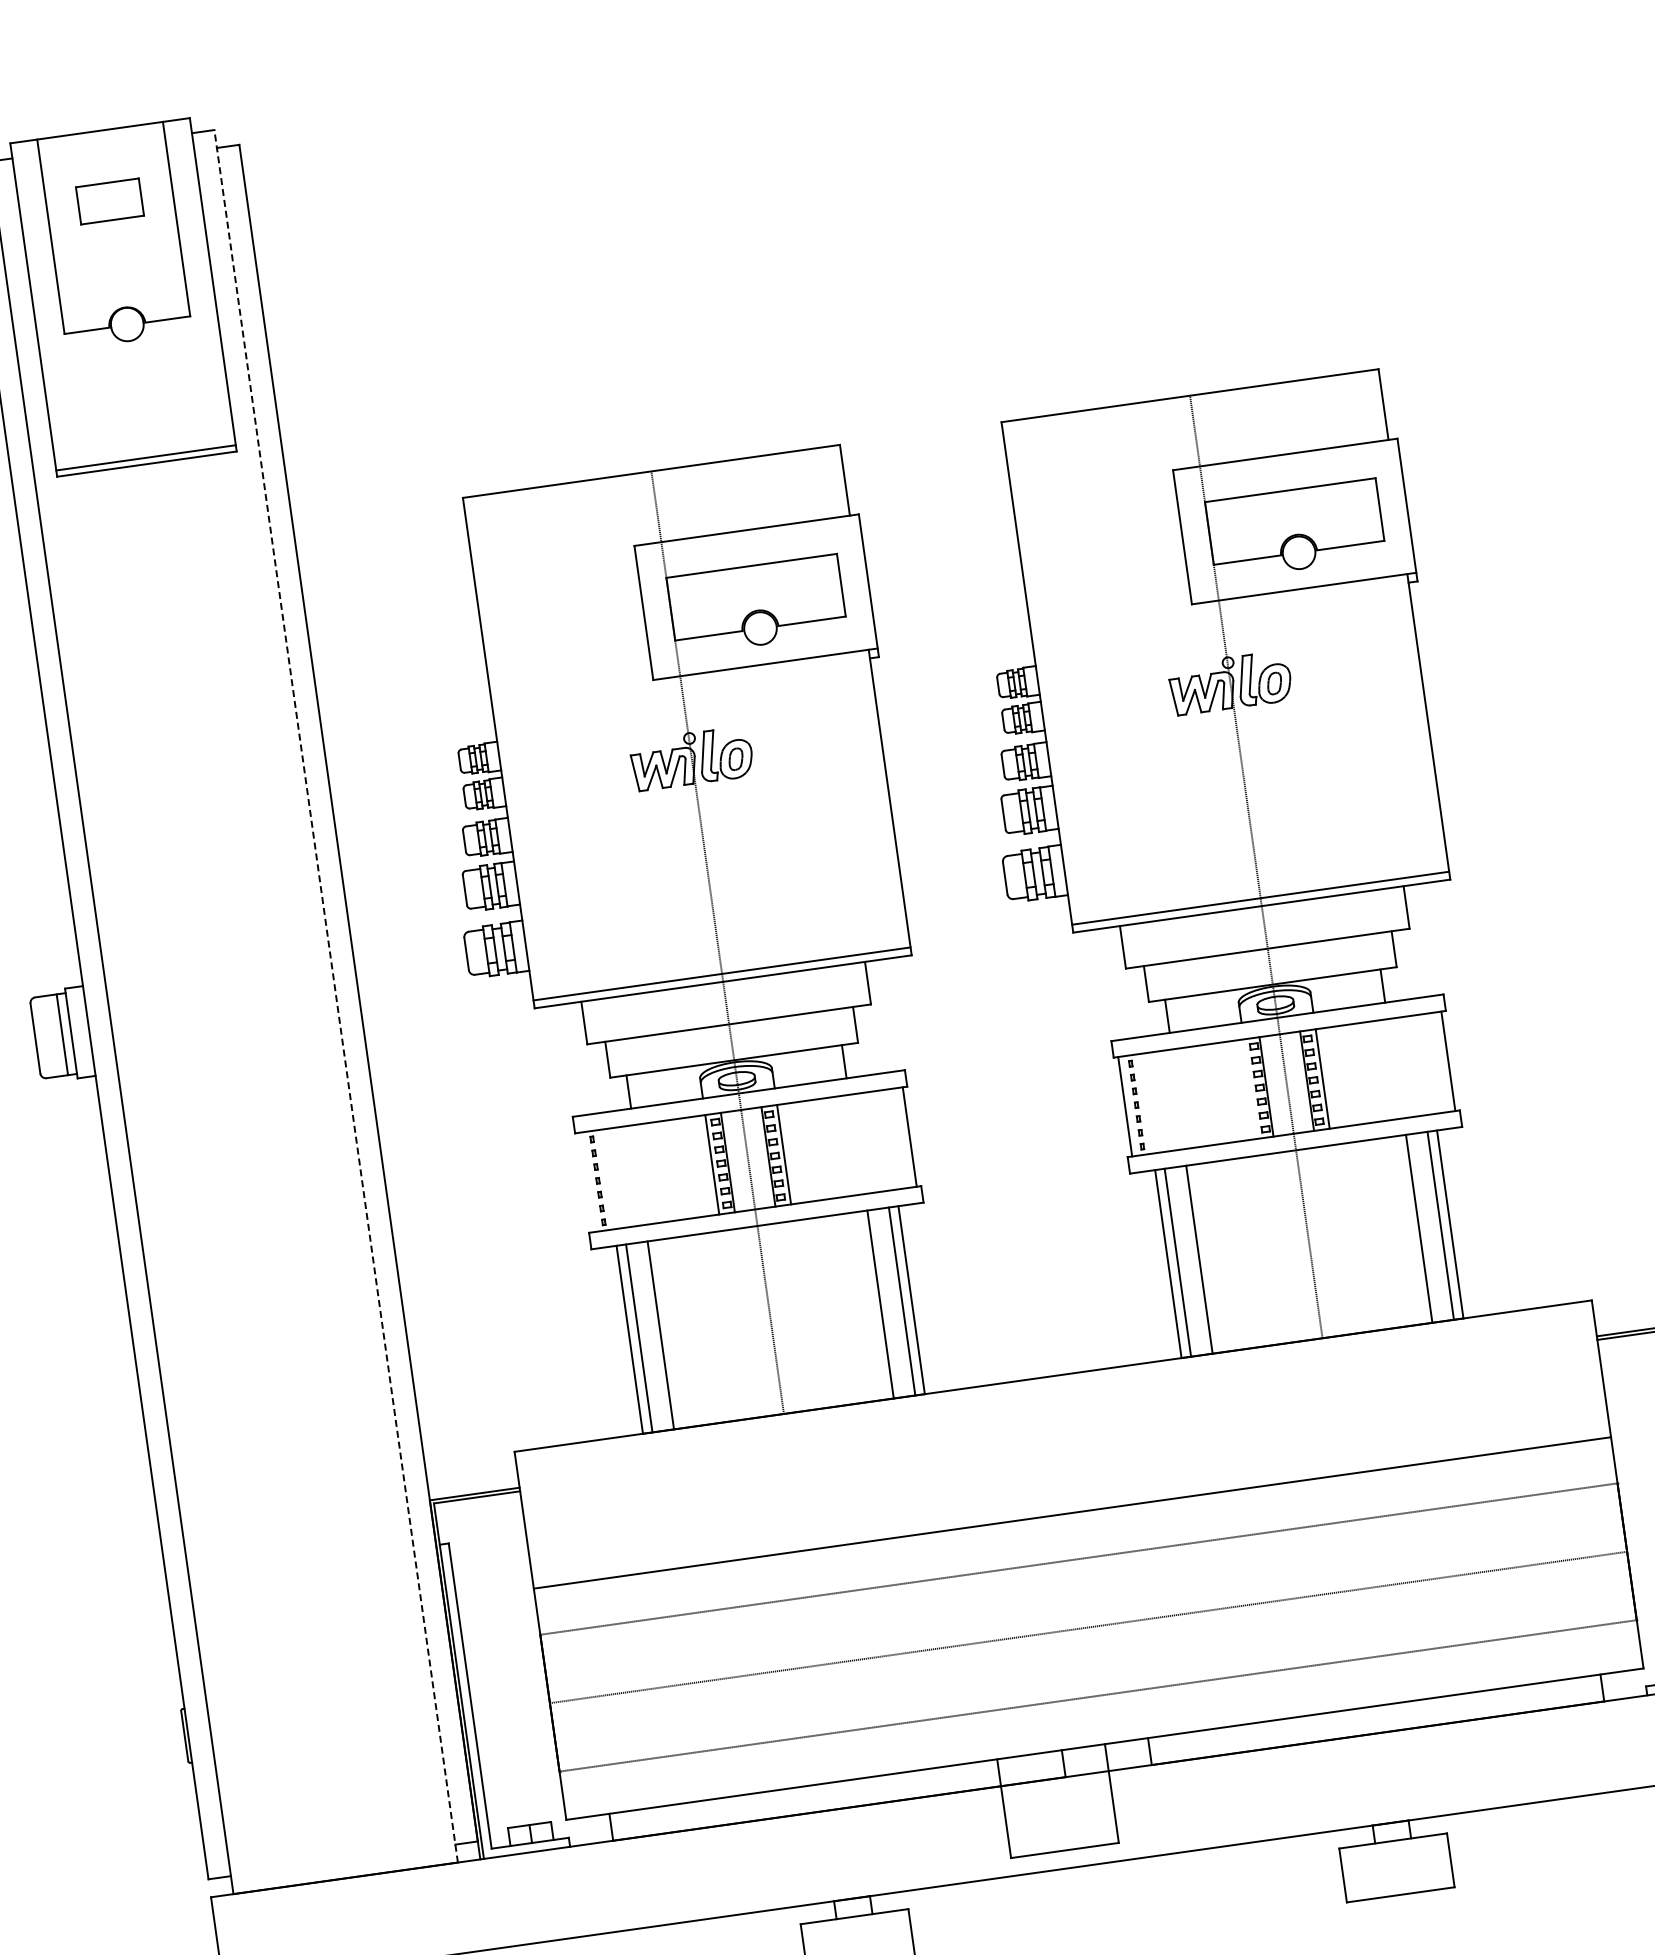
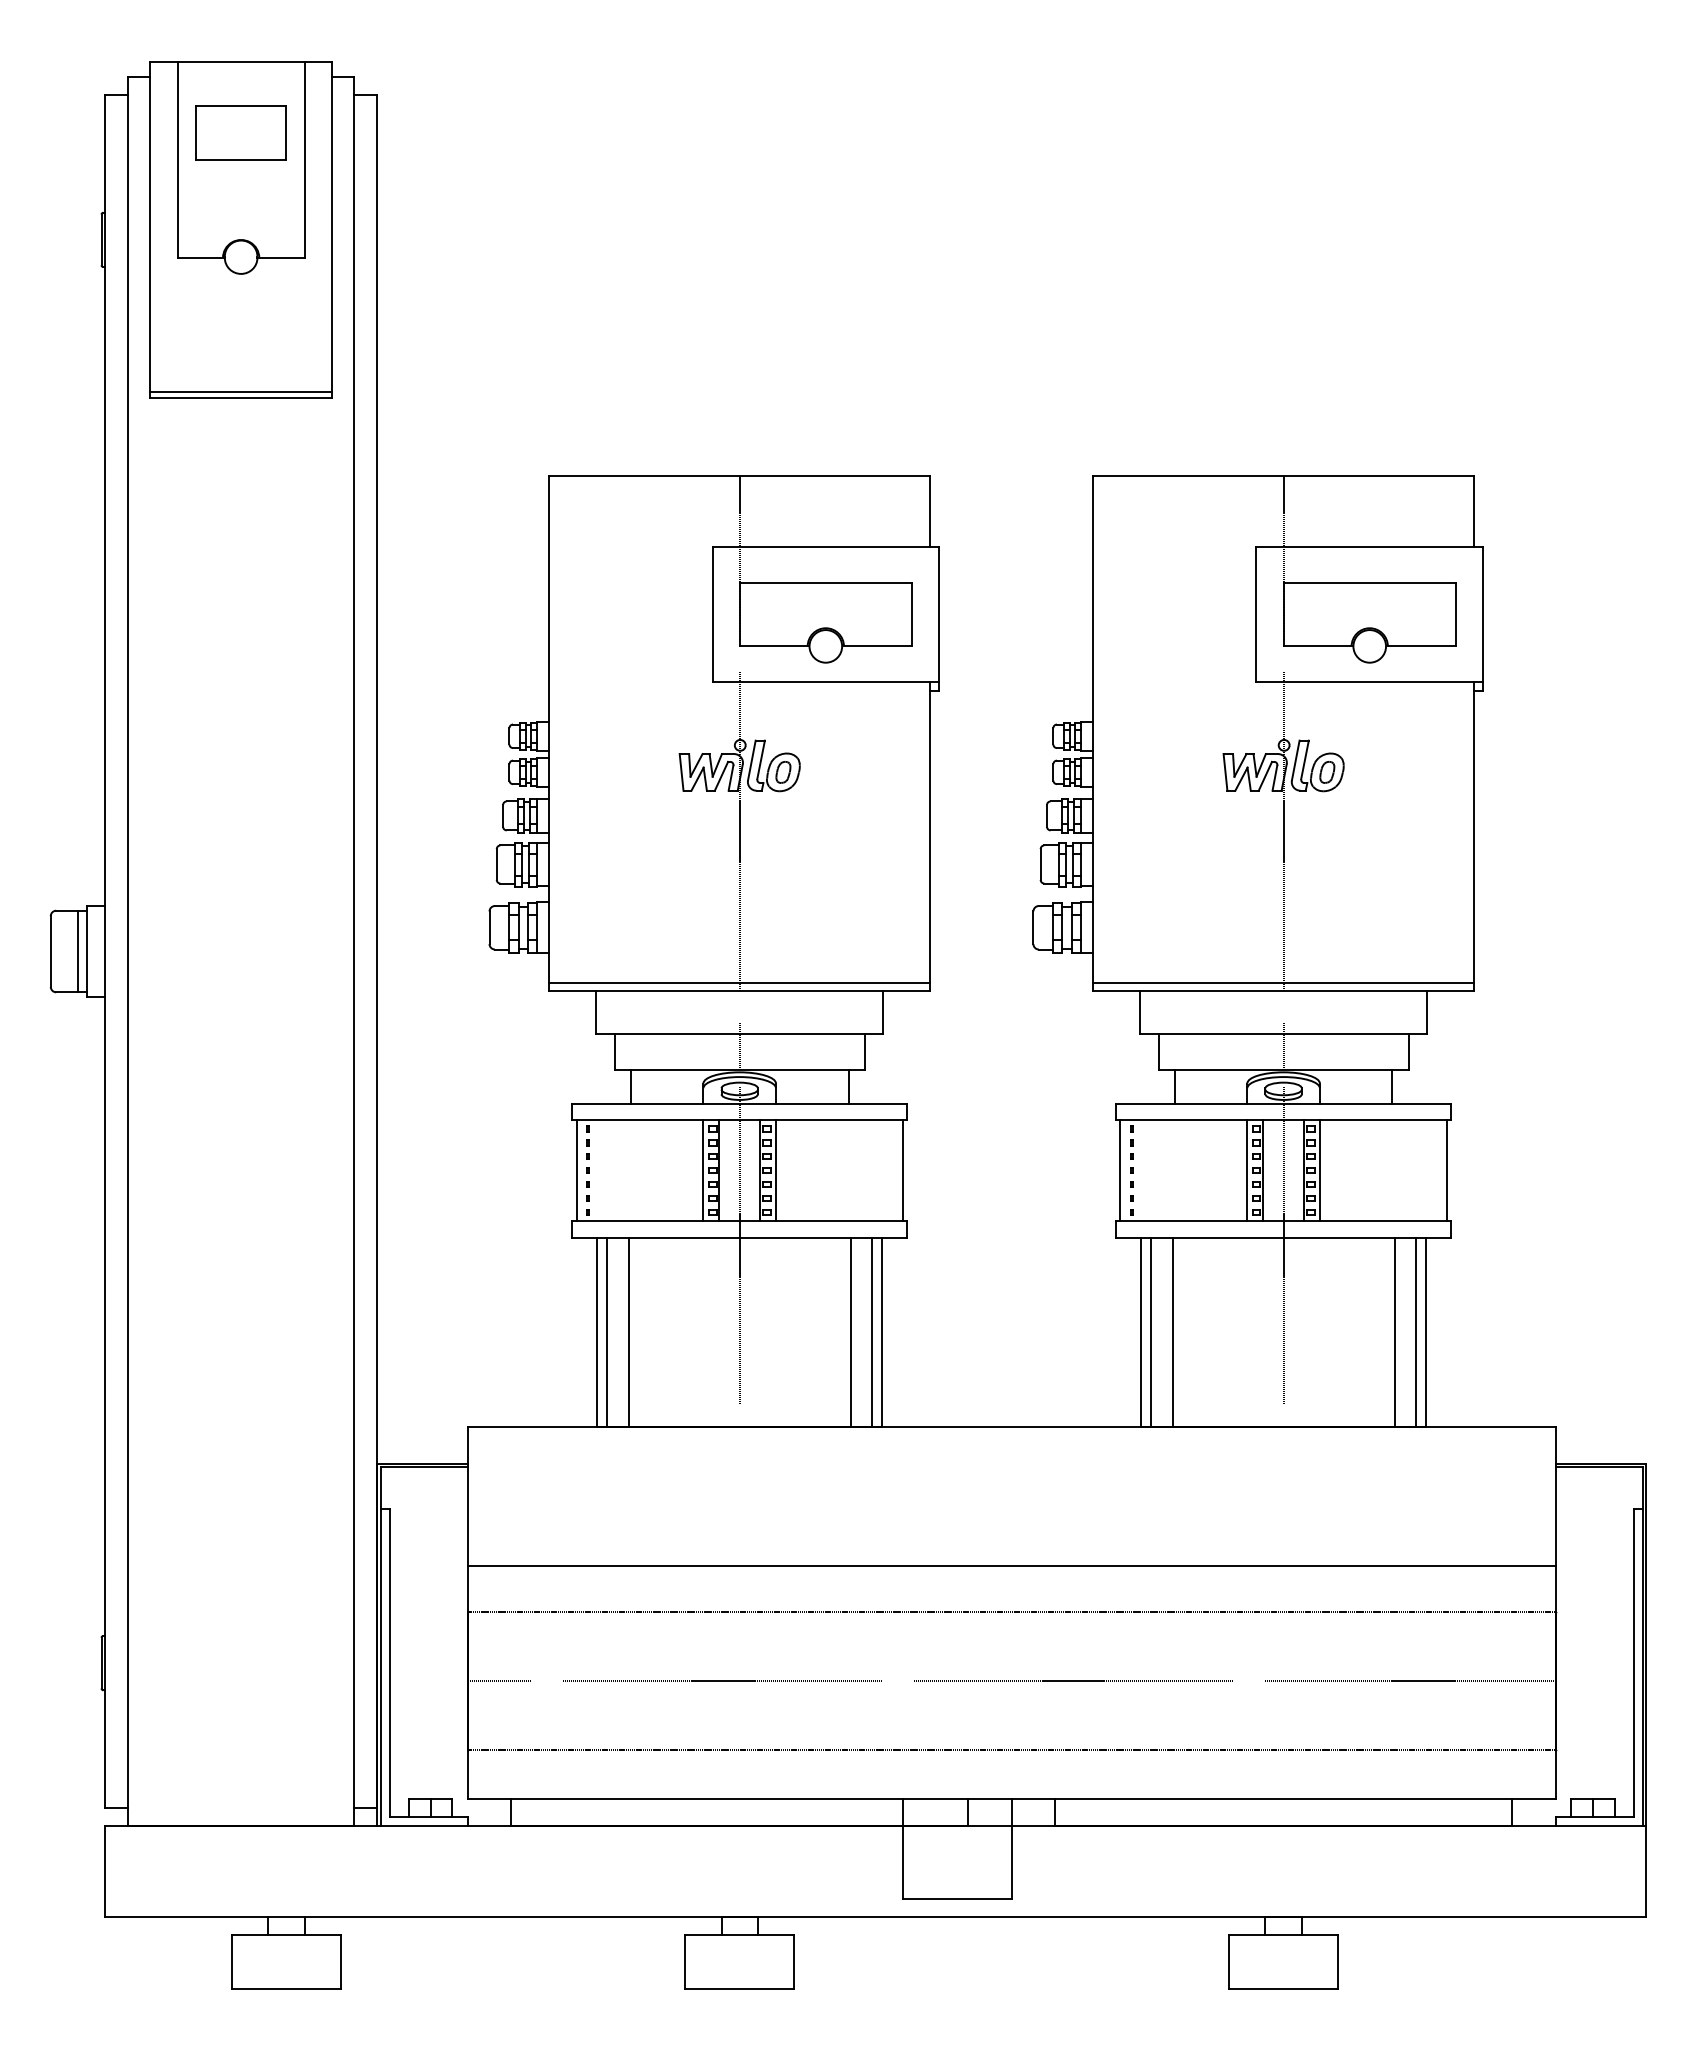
part: (109, 201) -> (240, 132), size x1.43
line: (336, 996) -> (354, 951), dashed -> solid
line: (1251, 1088) -> (1247, 1170), added
line: (586, 1182) -> (576, 1170), added

